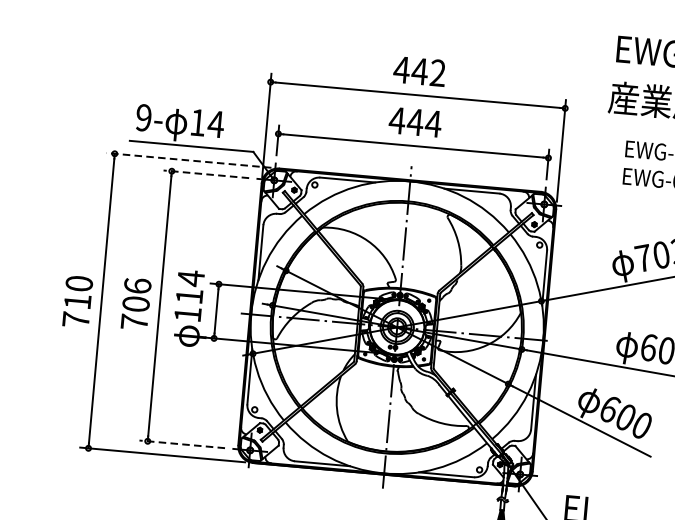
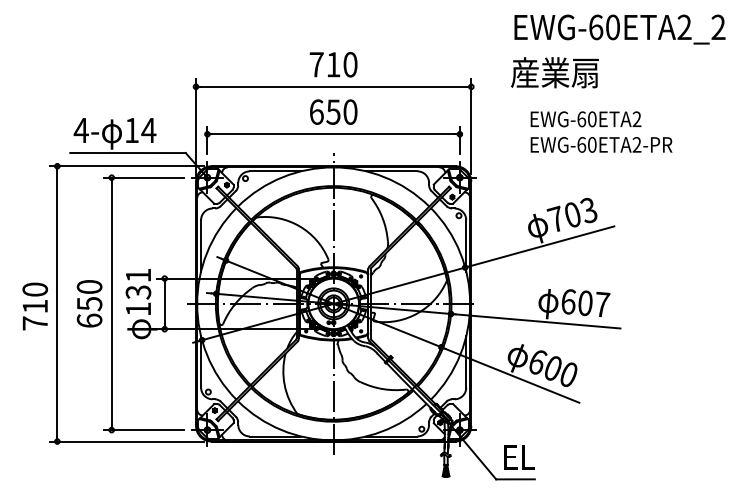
text: (419, 71) -> (333, 64), 442 -> 710
text: (142, 117) -> (80, 130), 9- -> 4-
text: (415, 121) -> (333, 111), 444 -> 650
line: (188, 160) -> (126, 166), dashed -> solid
line: (205, 174) -> (143, 177), dashed -> solid
text: (190, 286) -> (138, 283), 114 -> 131
text: (136, 303) -> (89, 303), 706 -> 650
line: (181, 444) -> (143, 430), dashed -> solid

